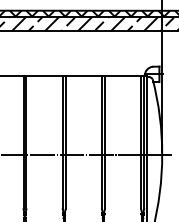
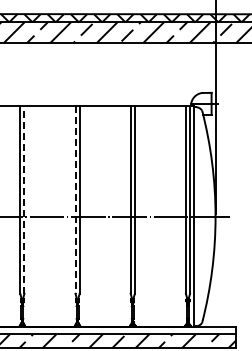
line: (26, 143) -> (24, 200), solid -> dashed
line: (62, 143) -> (75, 200), solid -> dashed

